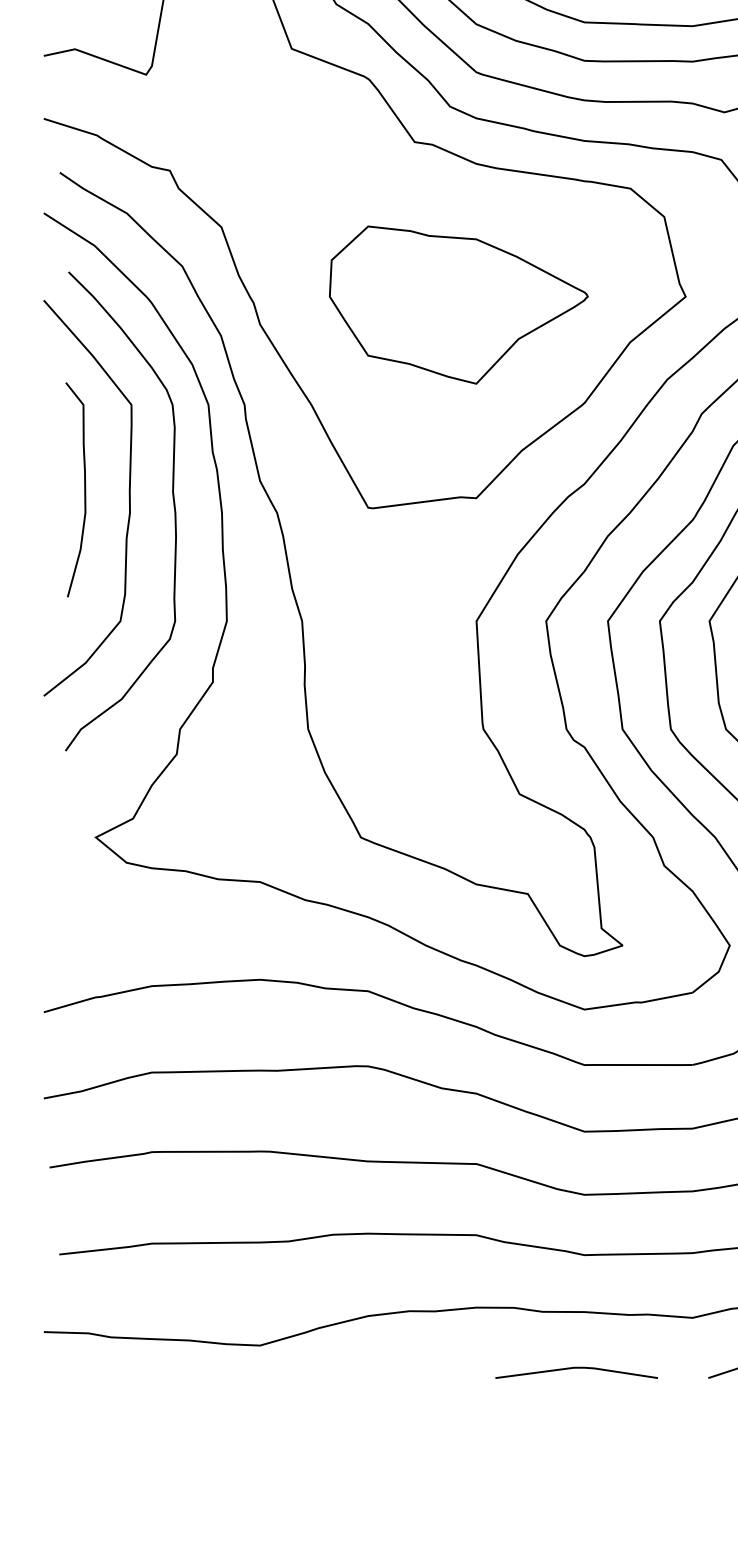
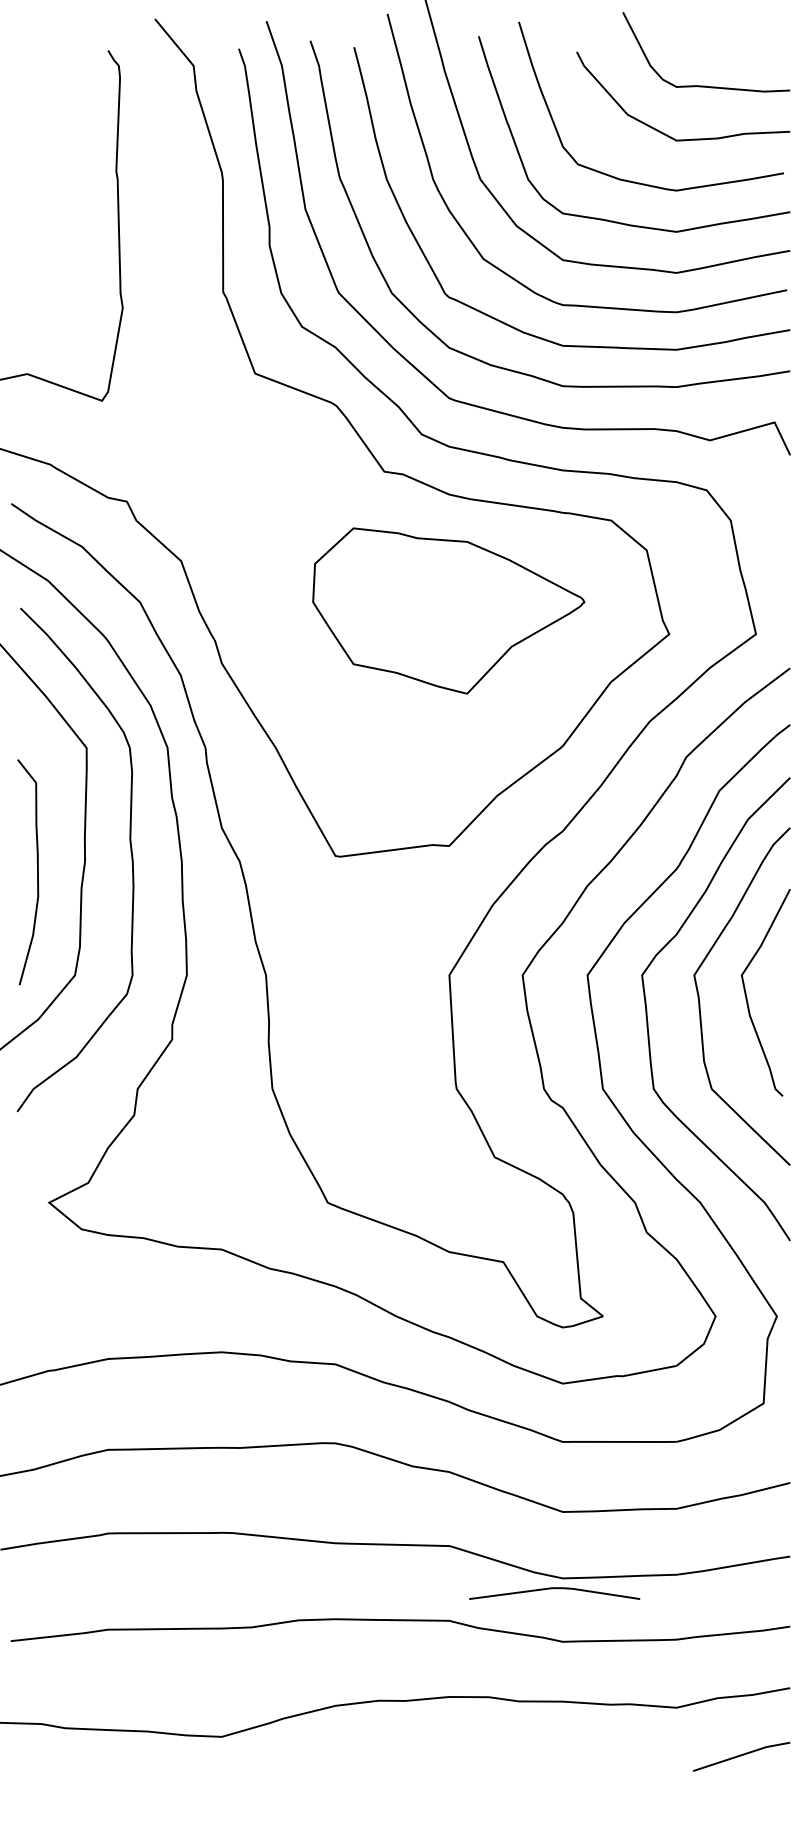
part: (458, 304) -> (448, 610), moved
curve: (84, 490) -> (37, 872), moved
line: (576, 1369) -> (554, 1589), moved

